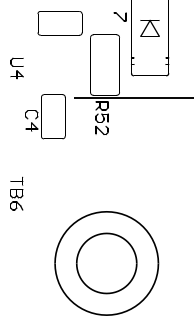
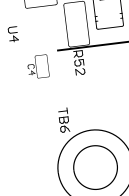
part: (45, 116) -> (38, 66), size x0.7
part: (16, 193) -> (63, 120), moved

